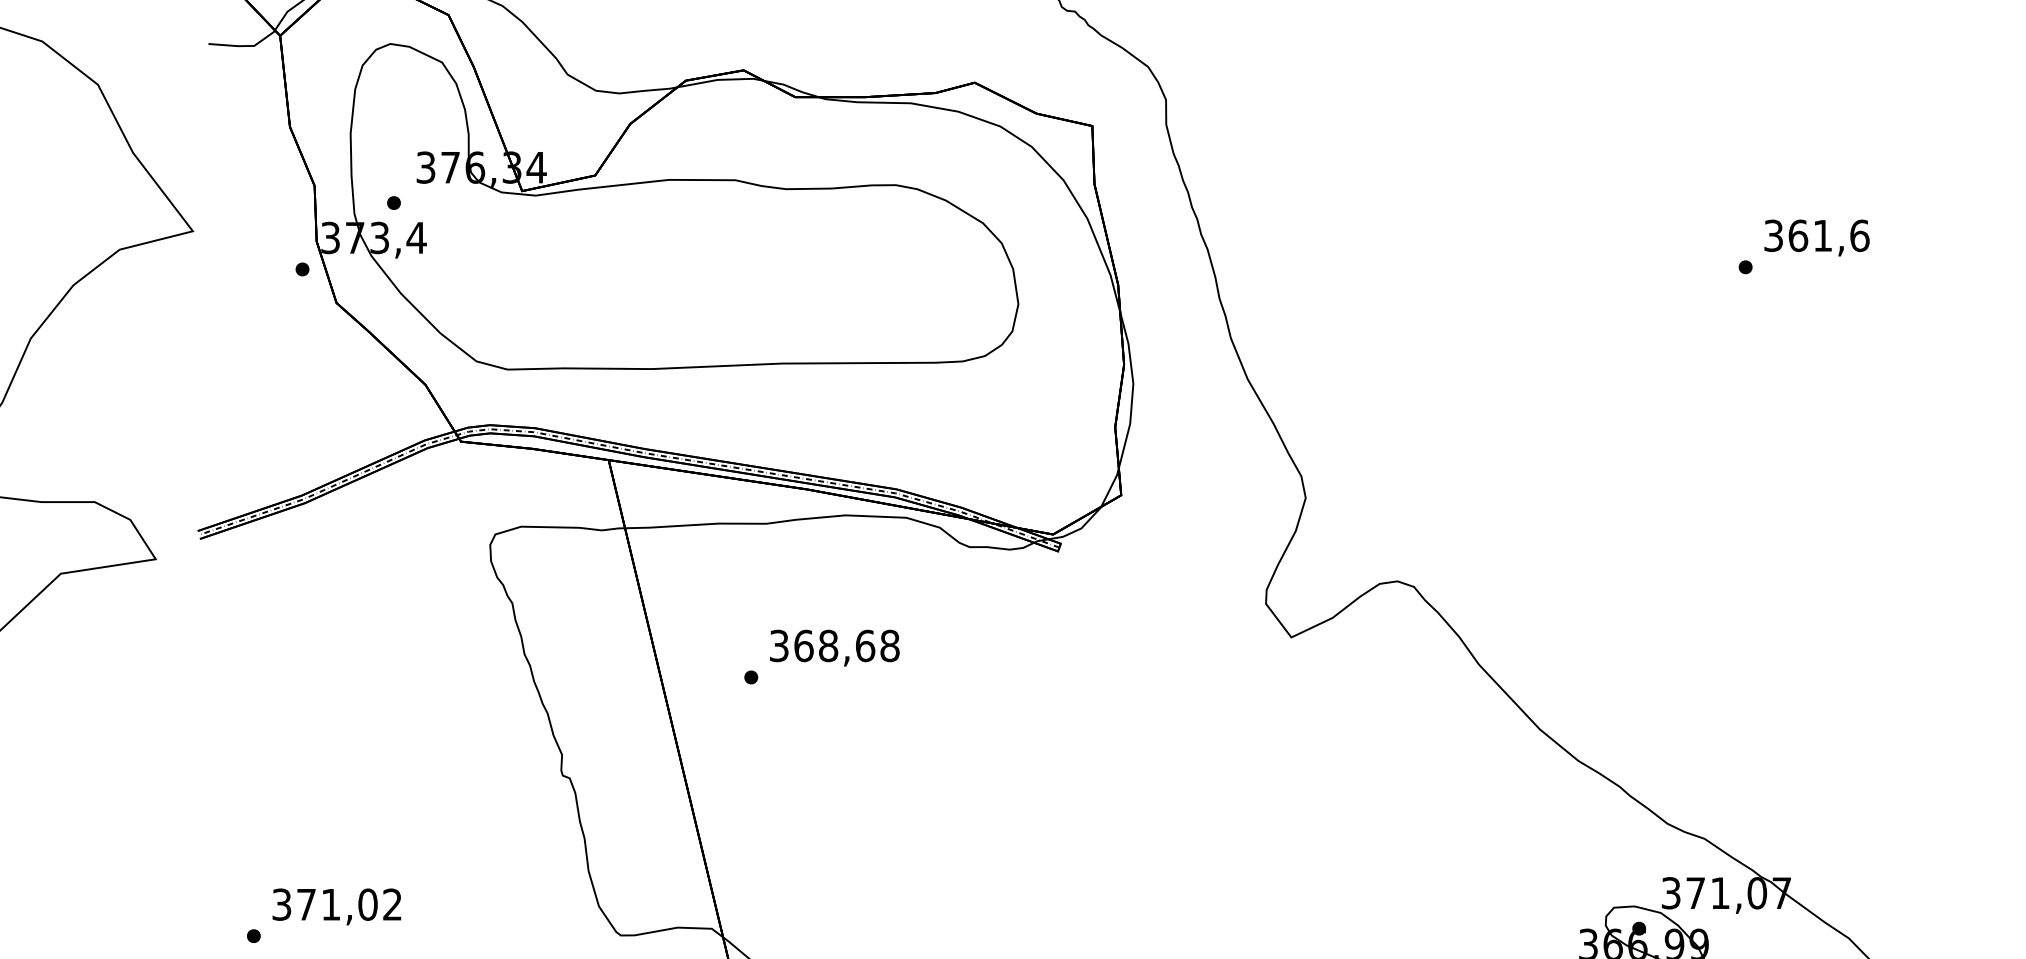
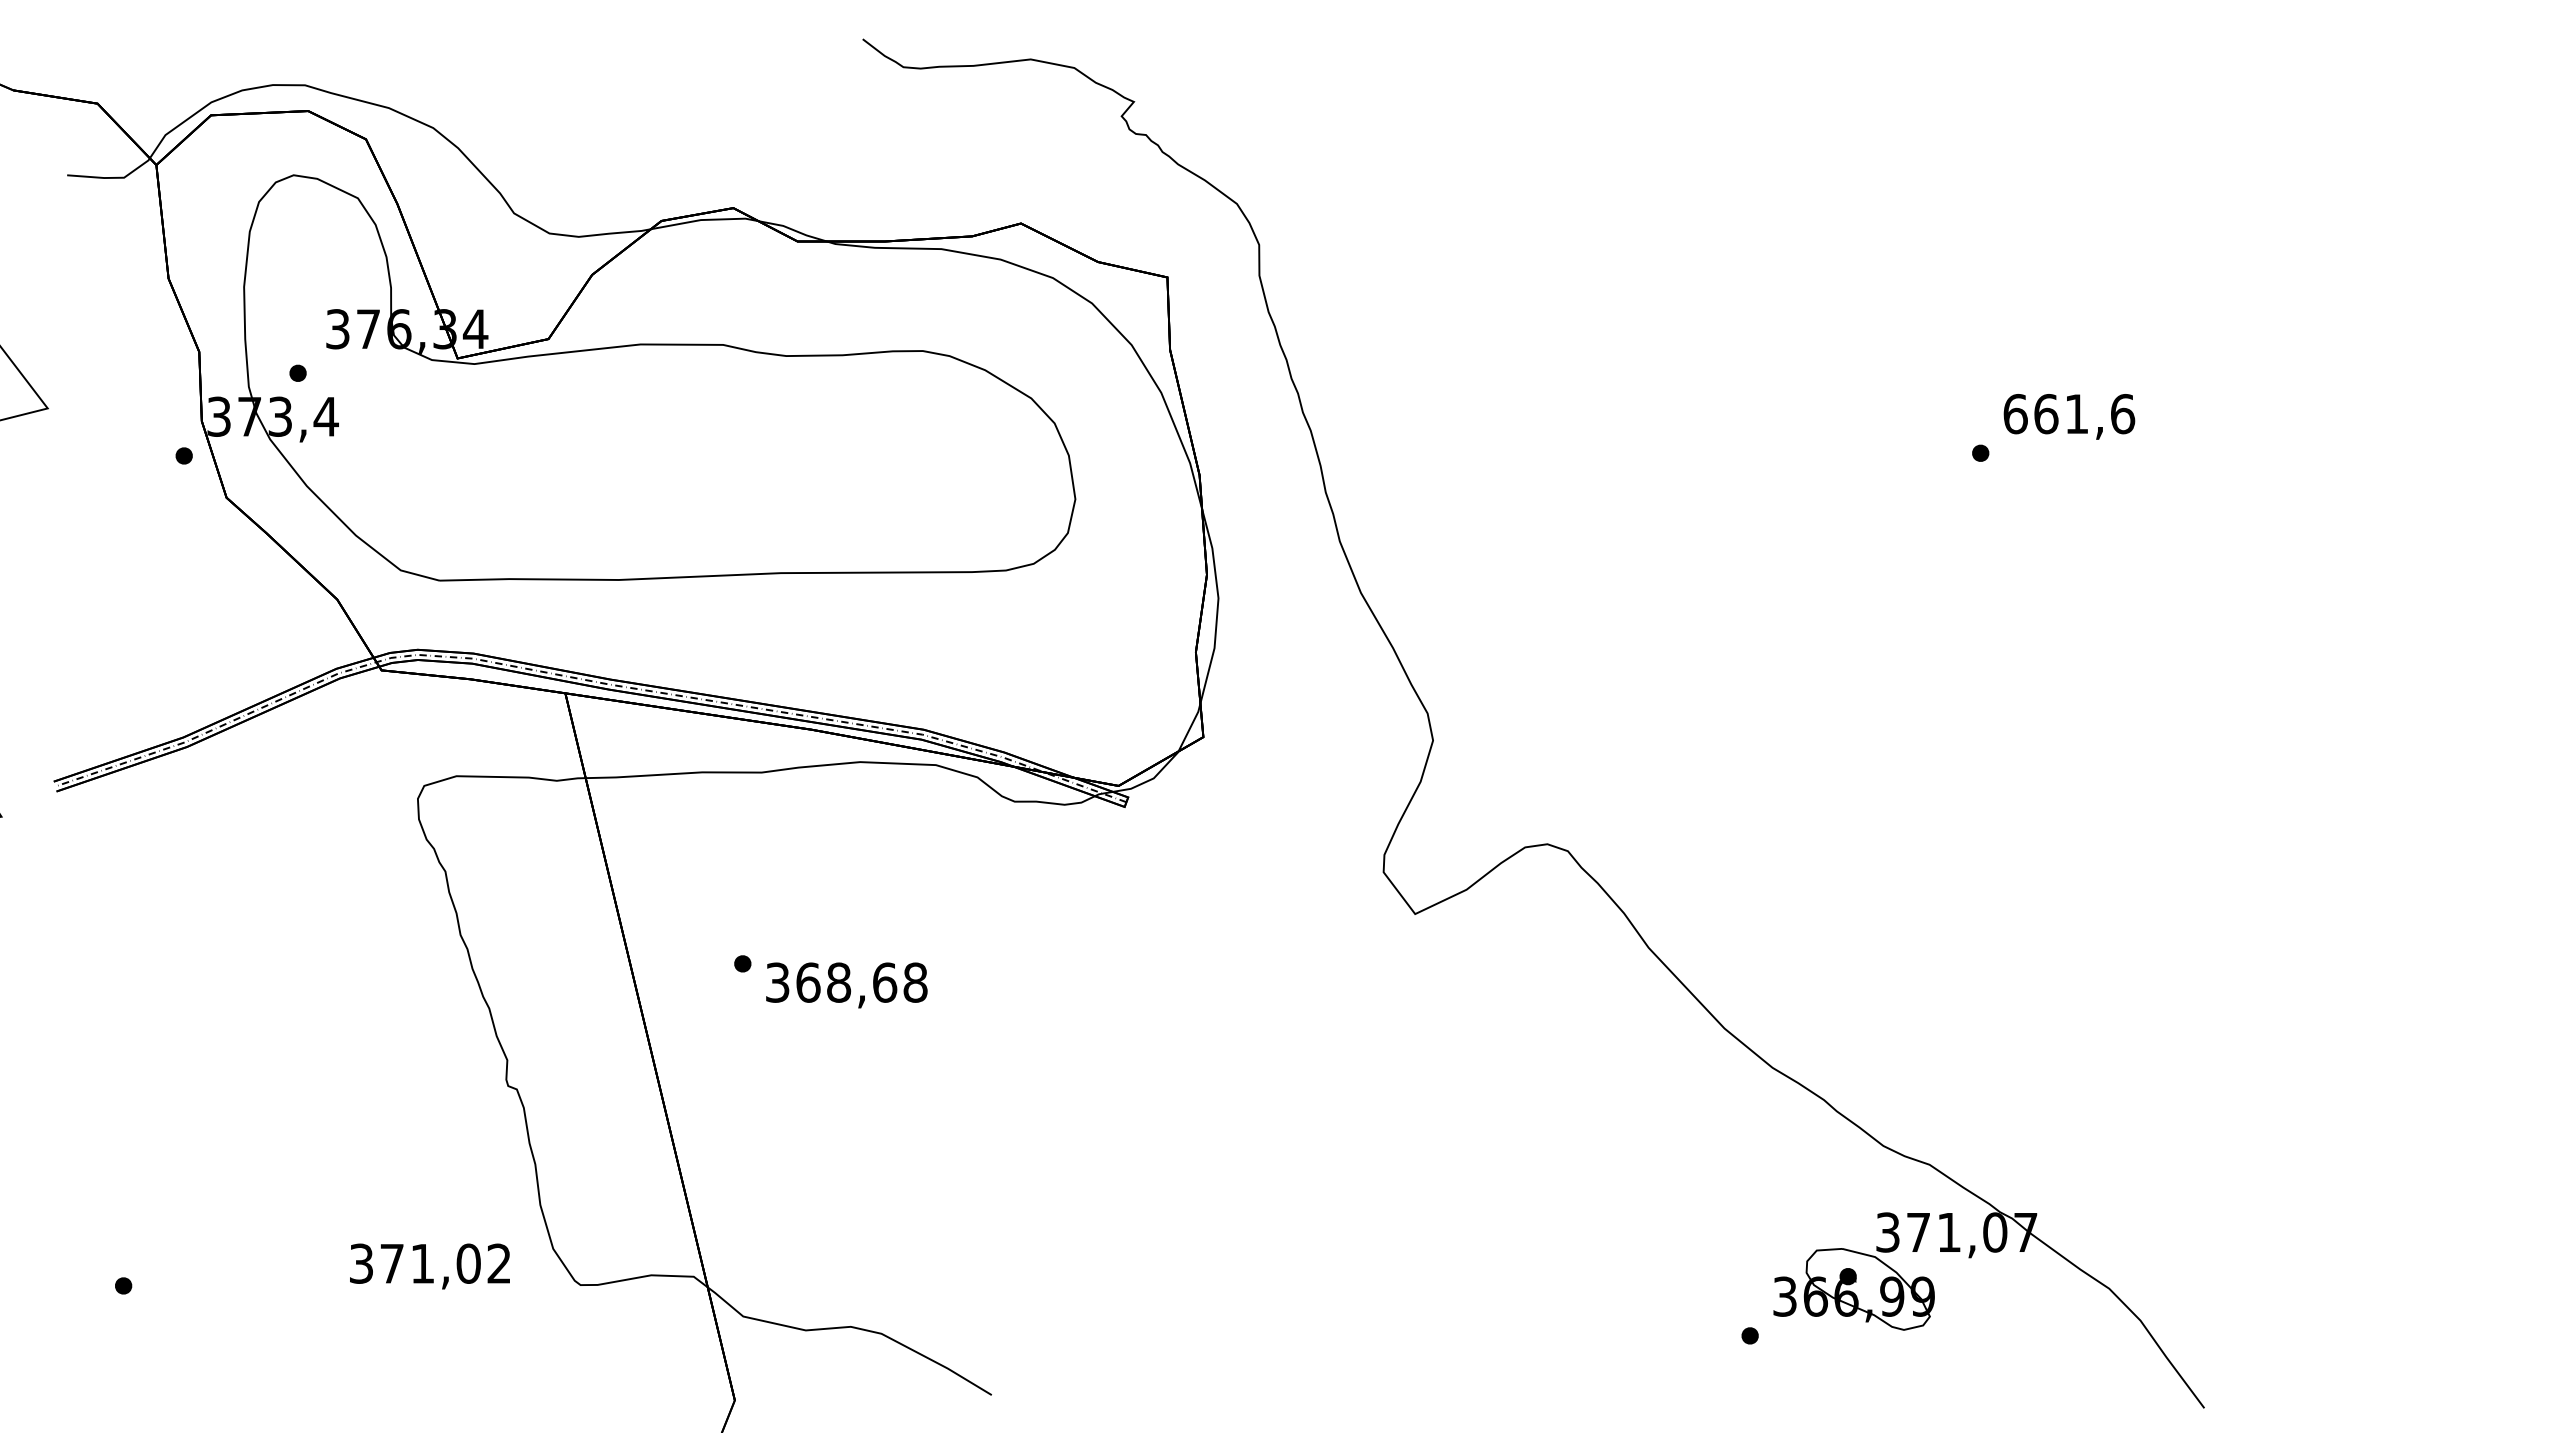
text: (1773, 236) -> (2015, 414), 361,6 -> 661,6
text: (834, 648) -> (846, 985), moved
text: (336, 906) -> (429, 1266), moved

